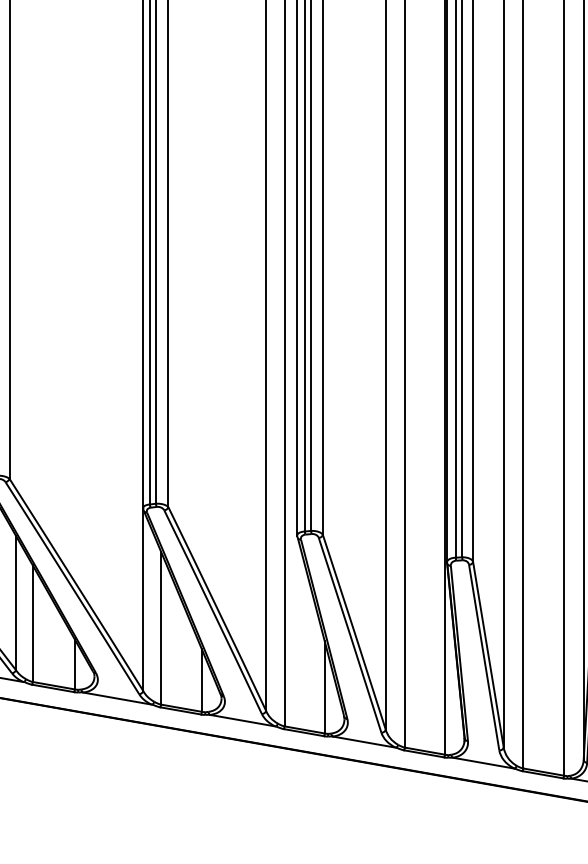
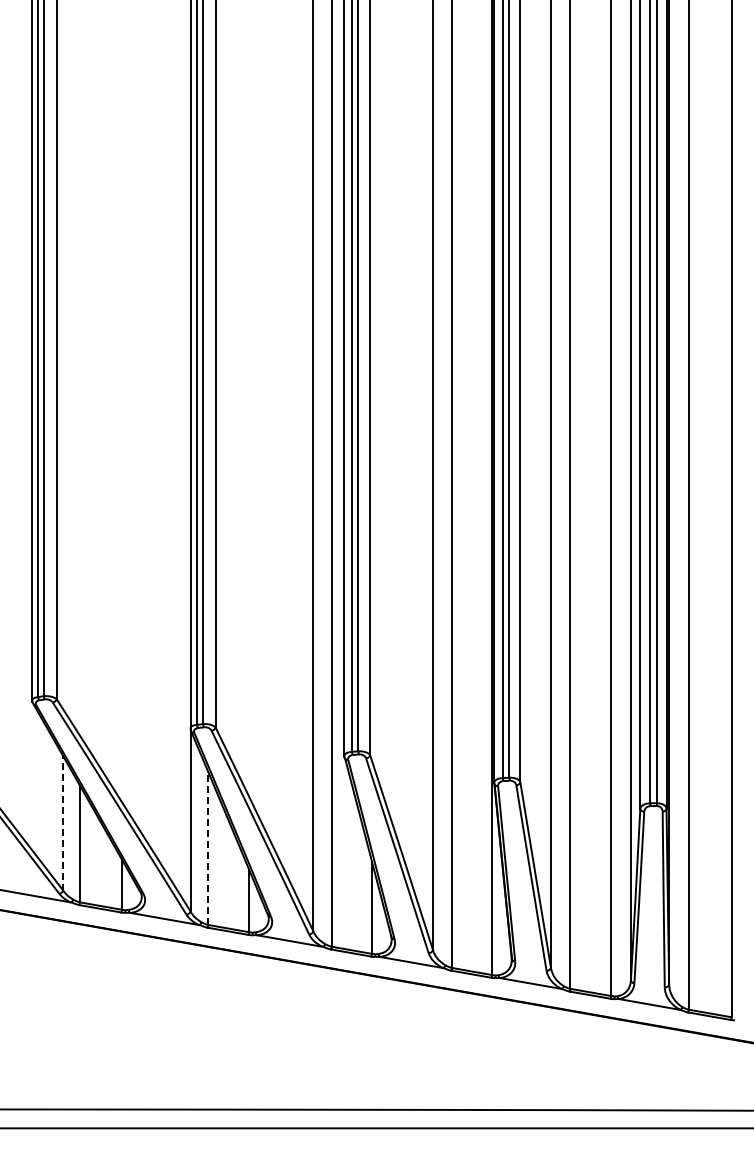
line: (16, 602) -> (63, 822), solid -> dashed
line: (161, 628) -> (208, 848), solid -> dashed

